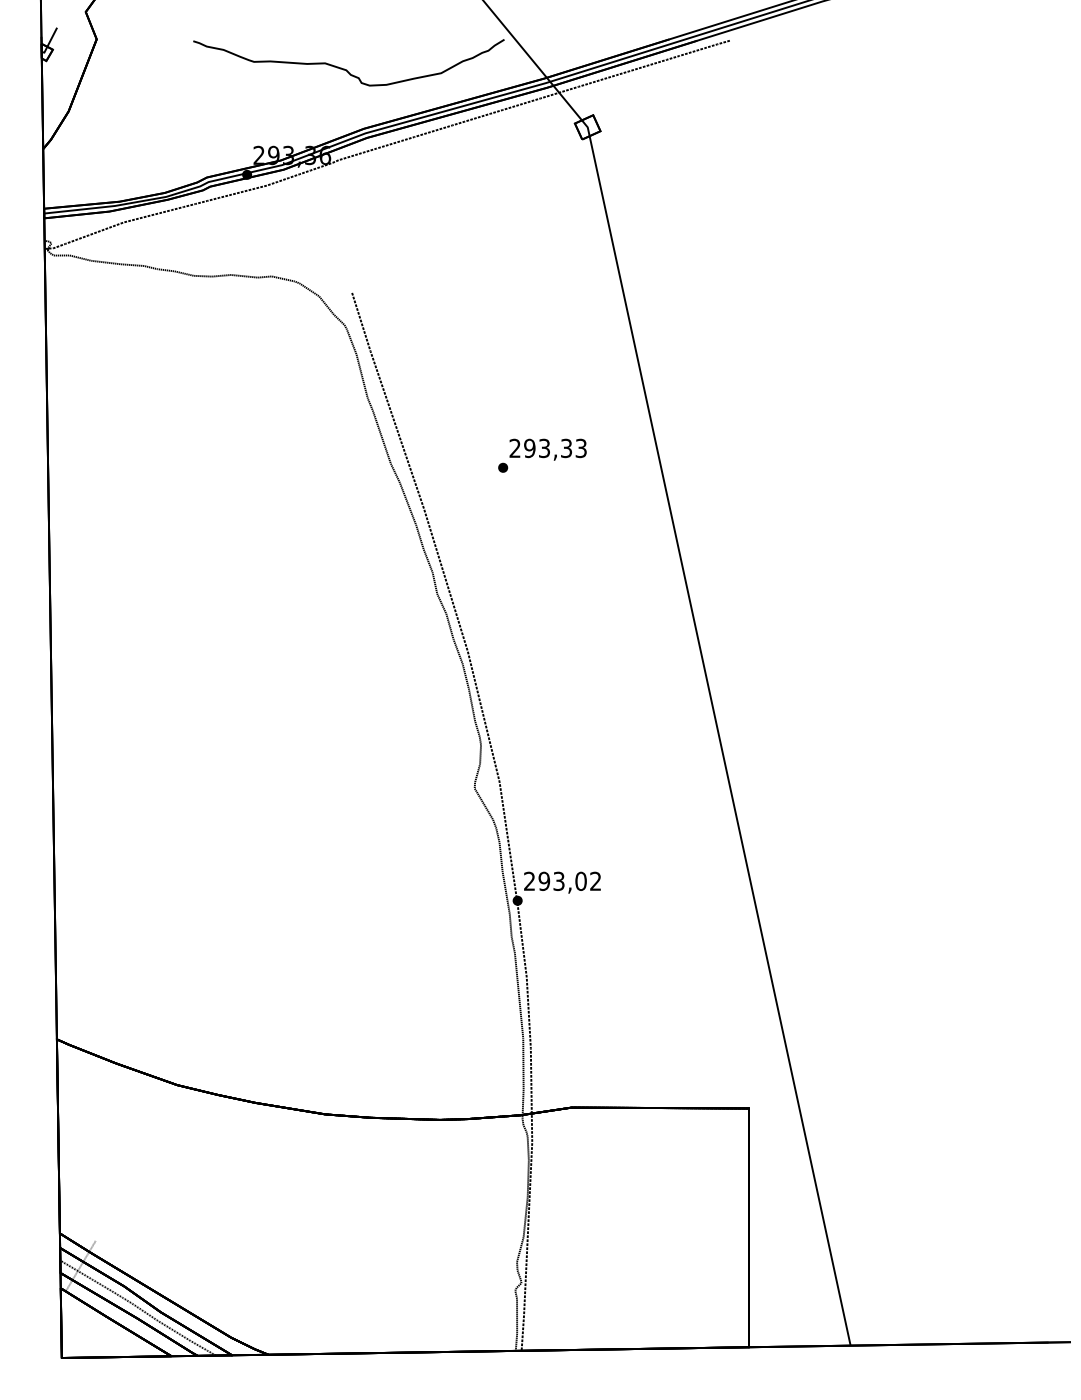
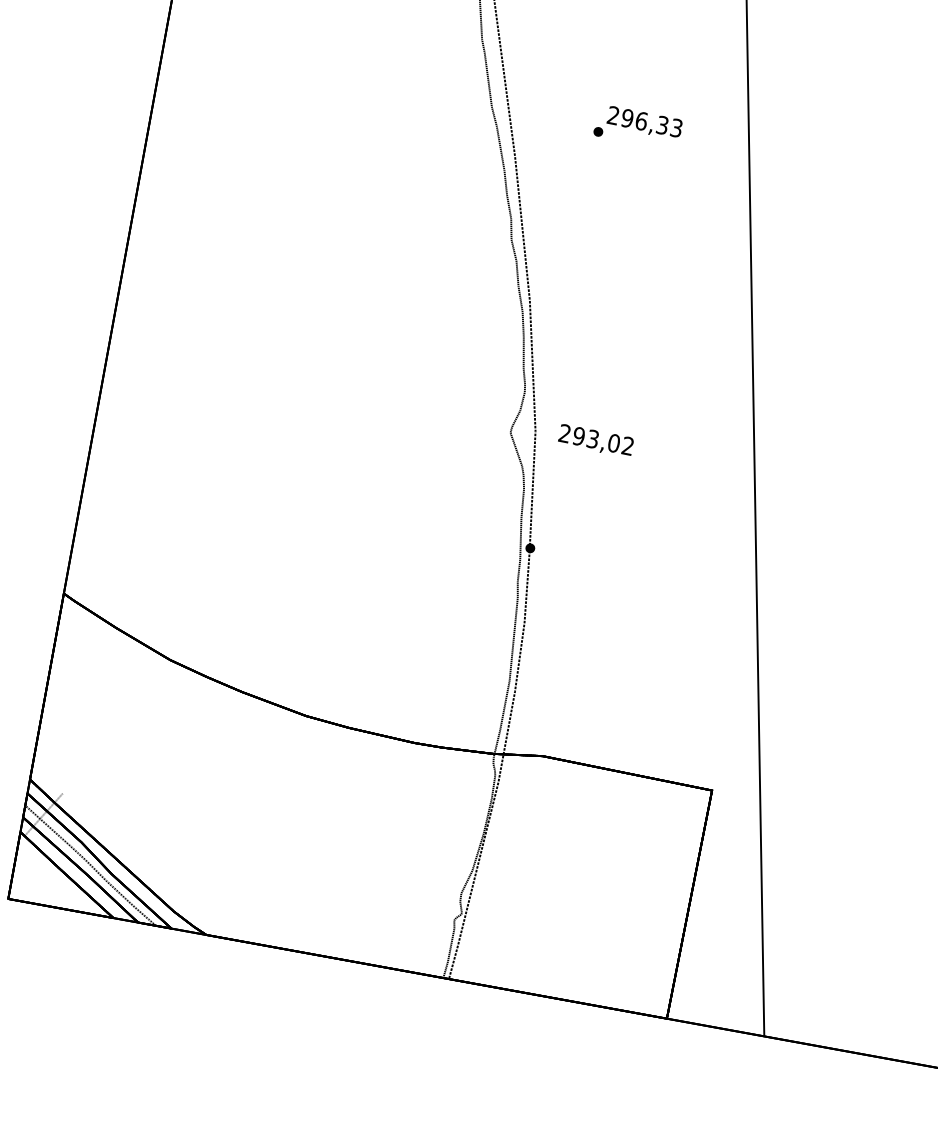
text: (544, 448) -> (641, 121), 293,33 -> 296,33
text: (562, 882) -> (596, 440), moved

